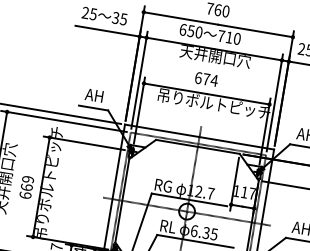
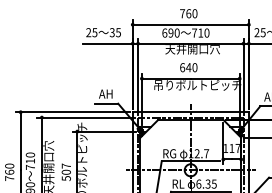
text: (190, 30) -> (170, 32), 650 -> 690
text: (210, 79) -> (191, 67), 674 -> 640
text: (25, 187) -> (65, 172), 669 -> 507

